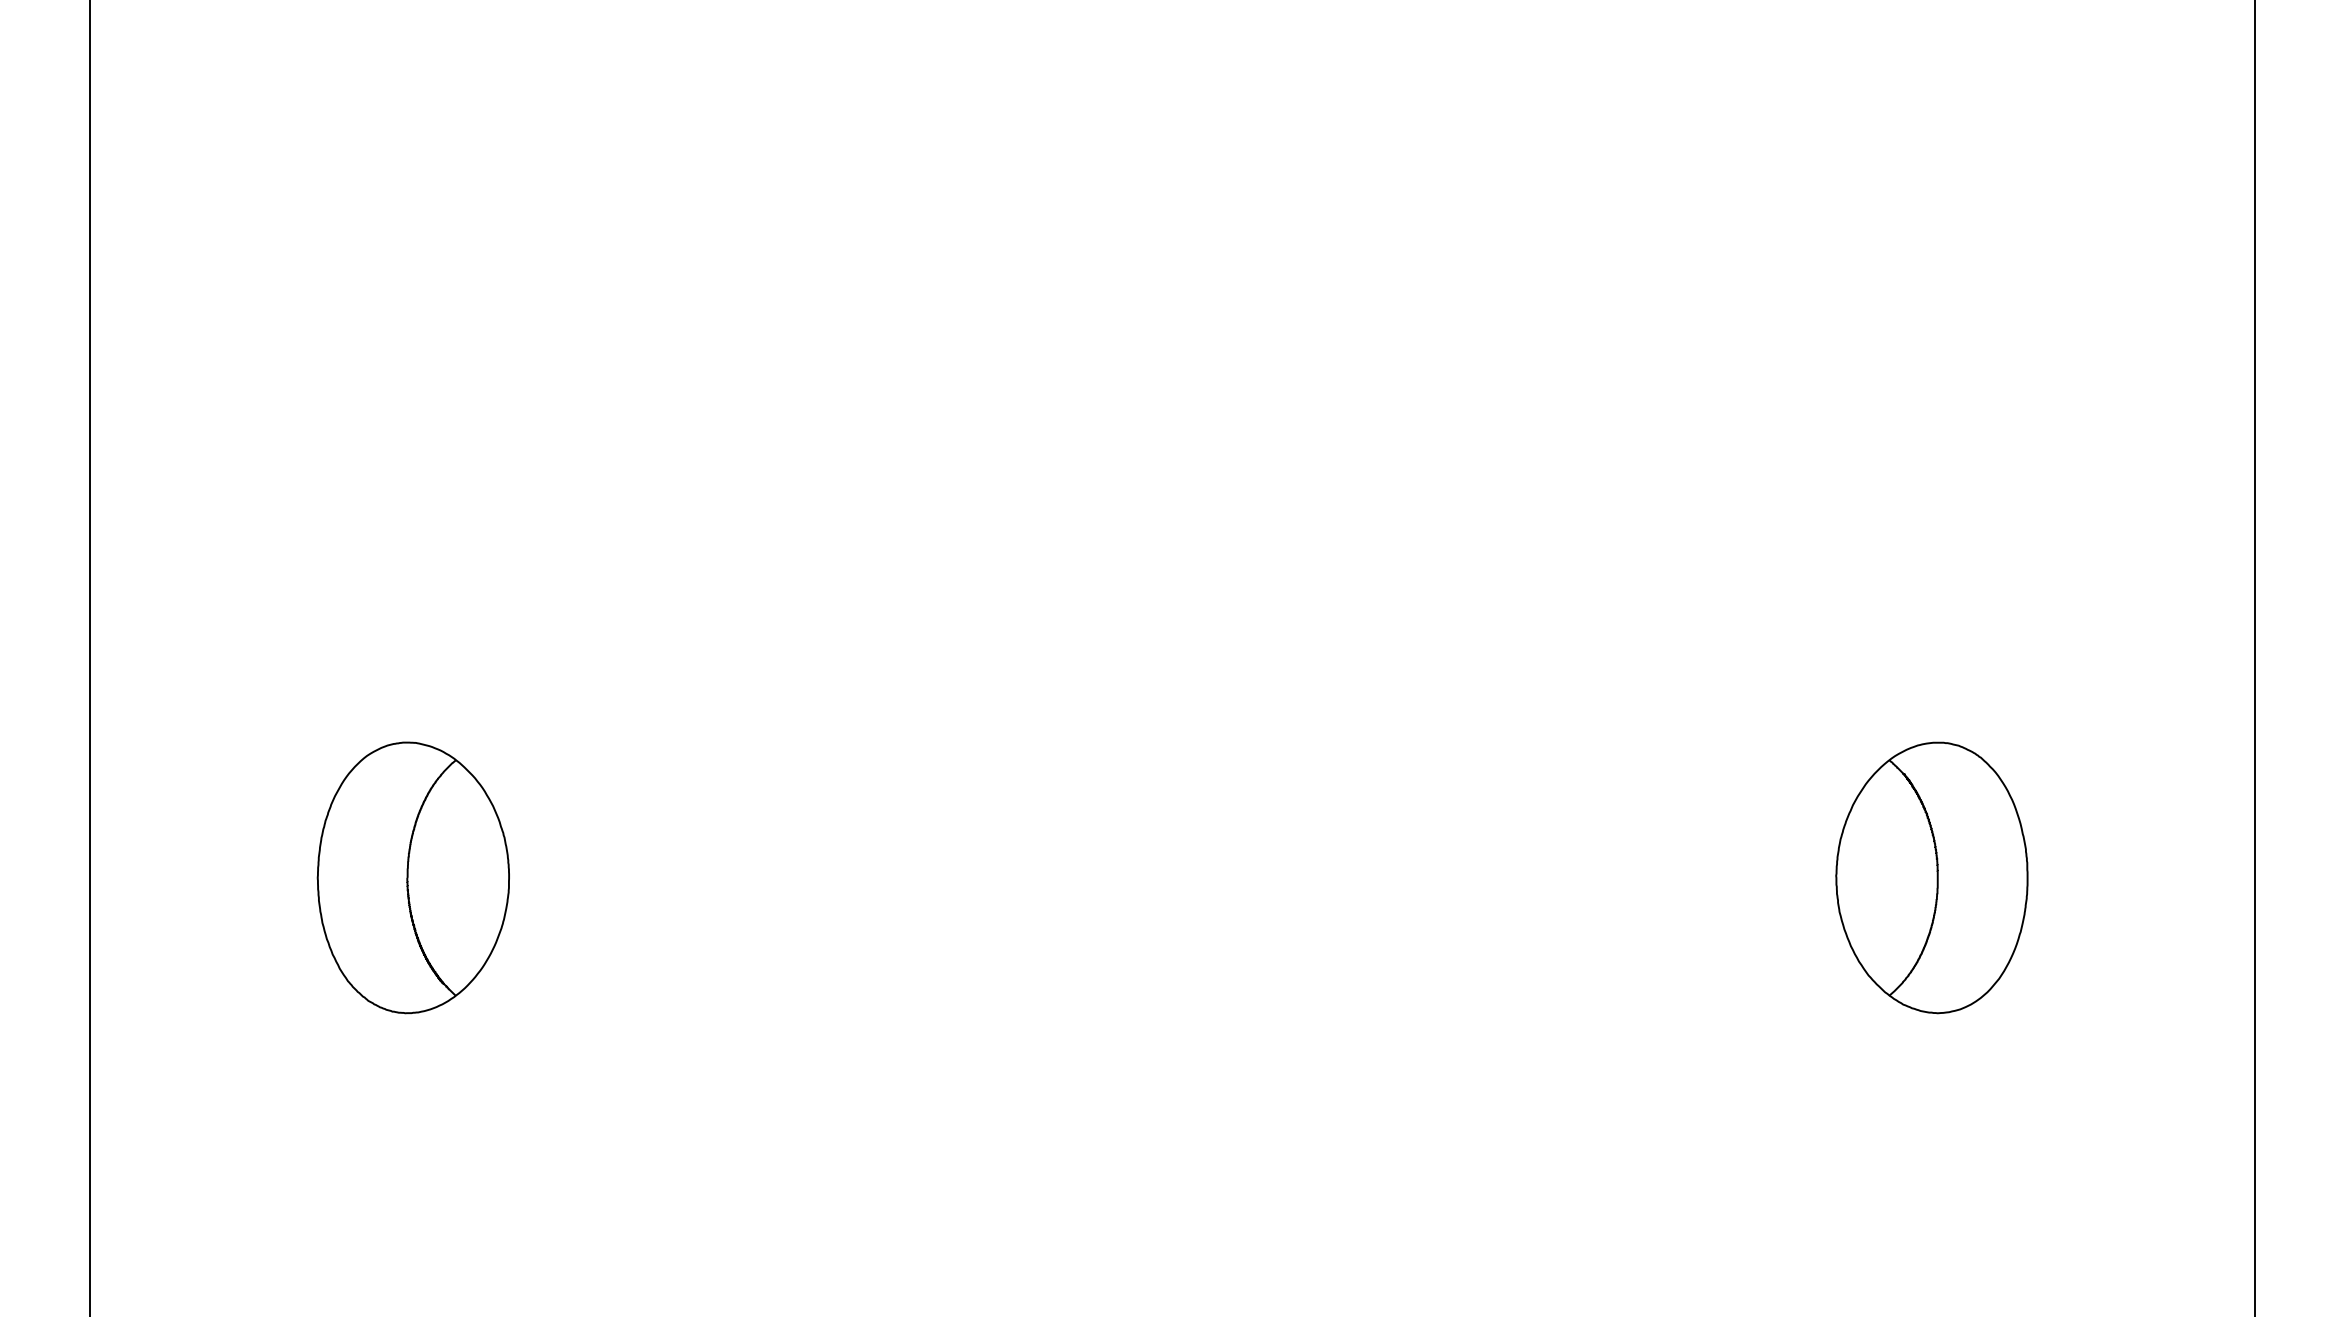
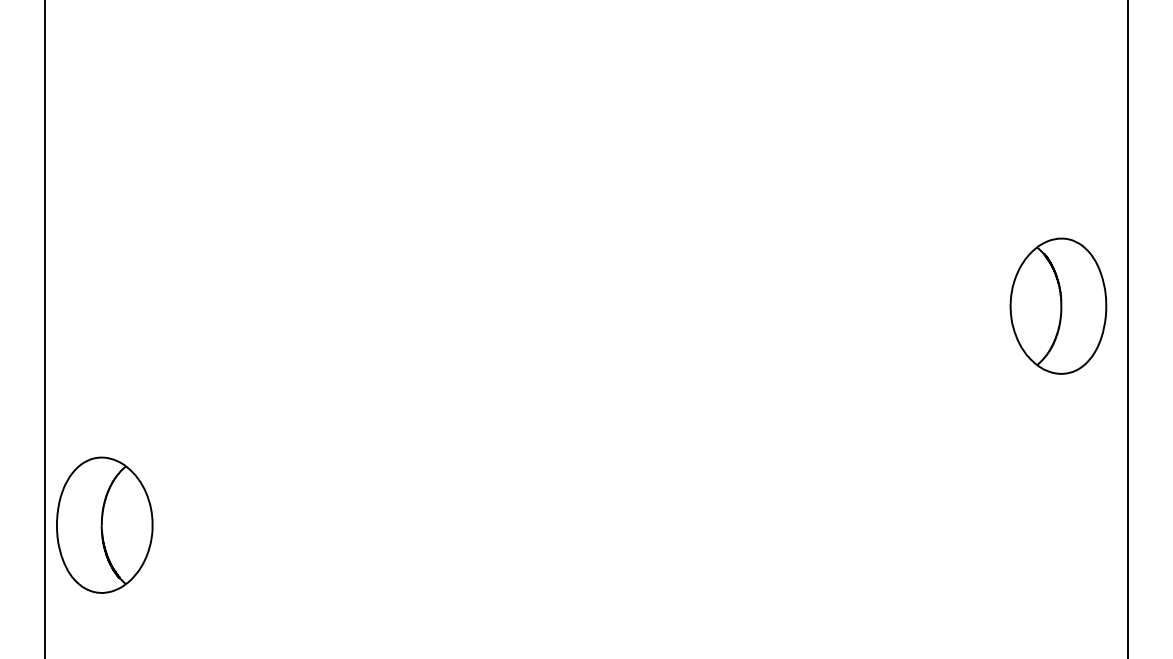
part: (412, 876) -> (104, 524), moved
part: (1932, 876) -> (1058, 305), moved

